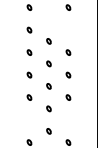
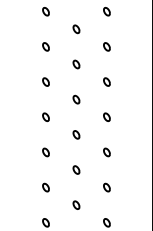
part: (48, 18) -> (75, 28), added
part: (68, 29) -> (107, 45), added
part: (29, 119) -> (45, 186), added
part: (68, 119) -> (107, 186), added

